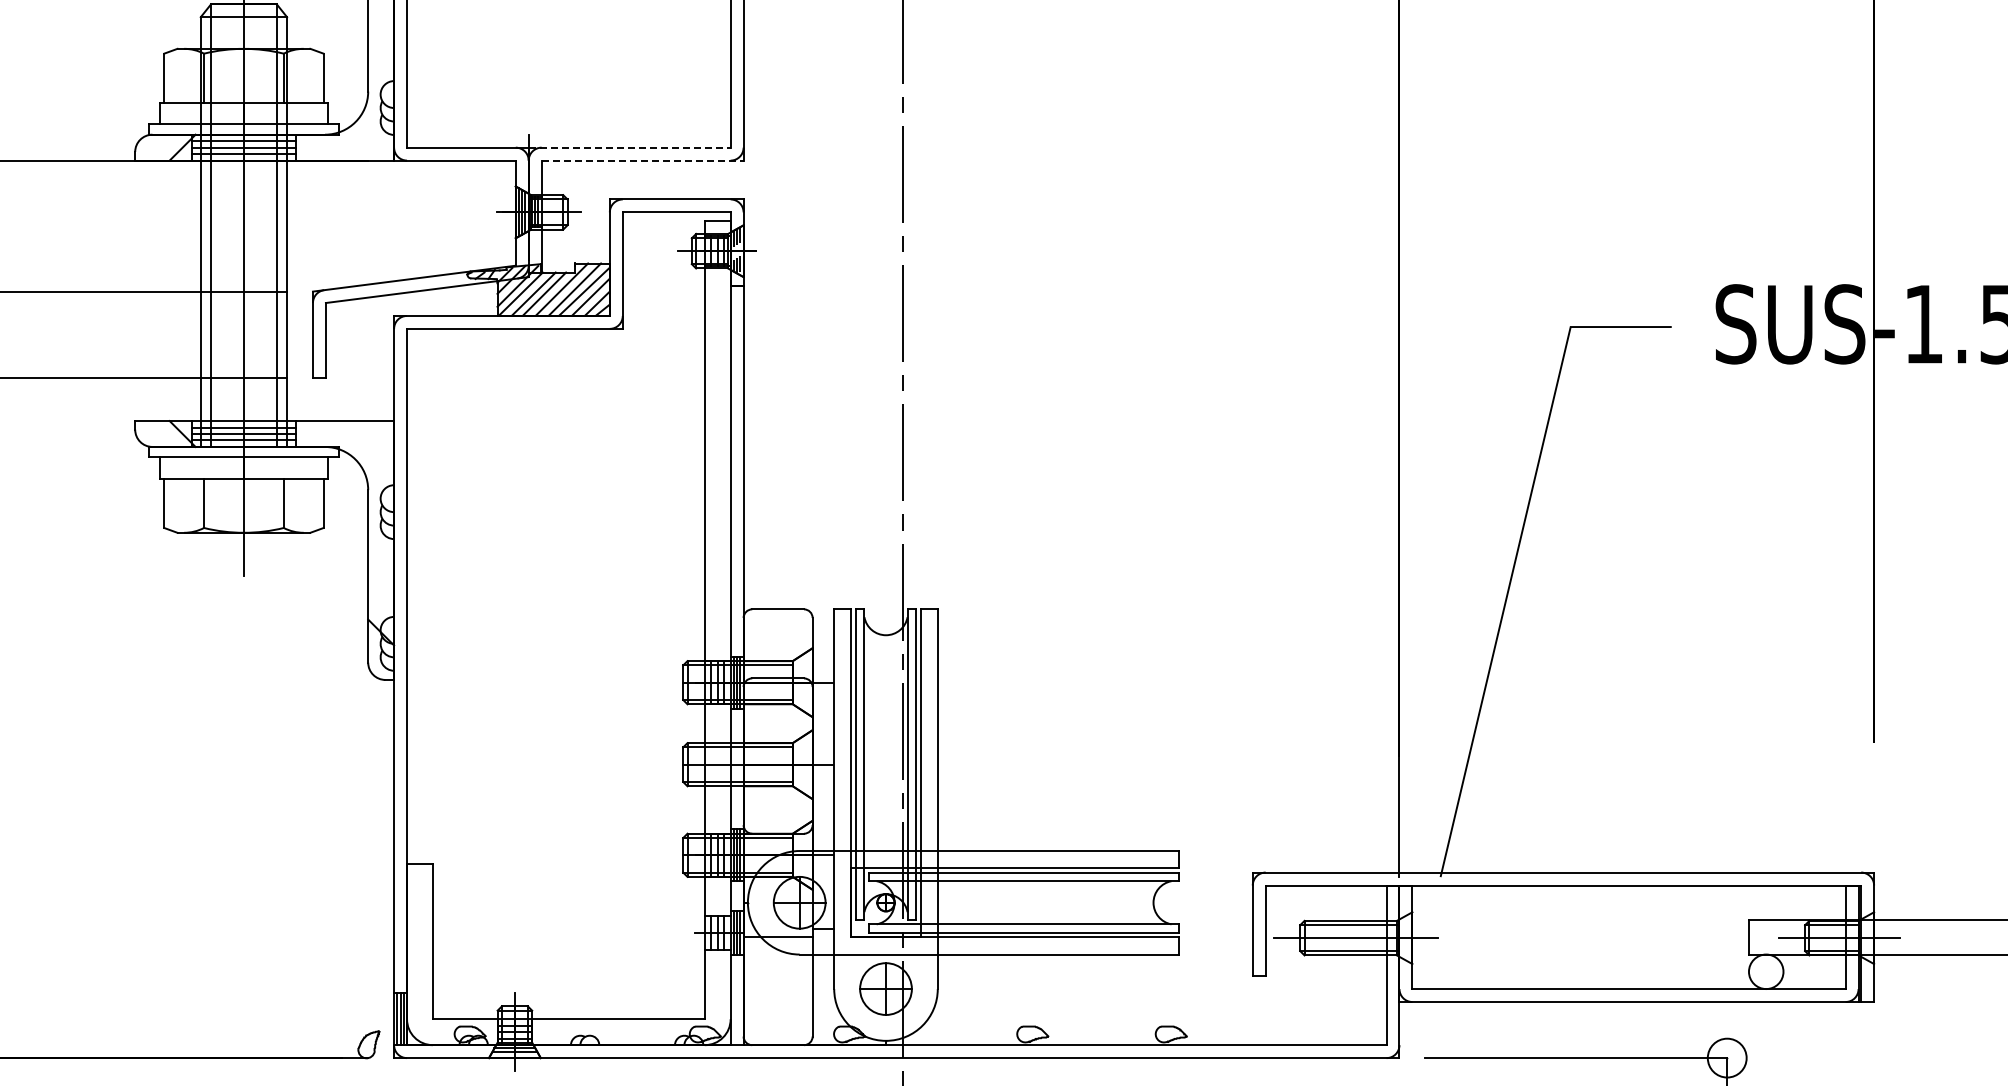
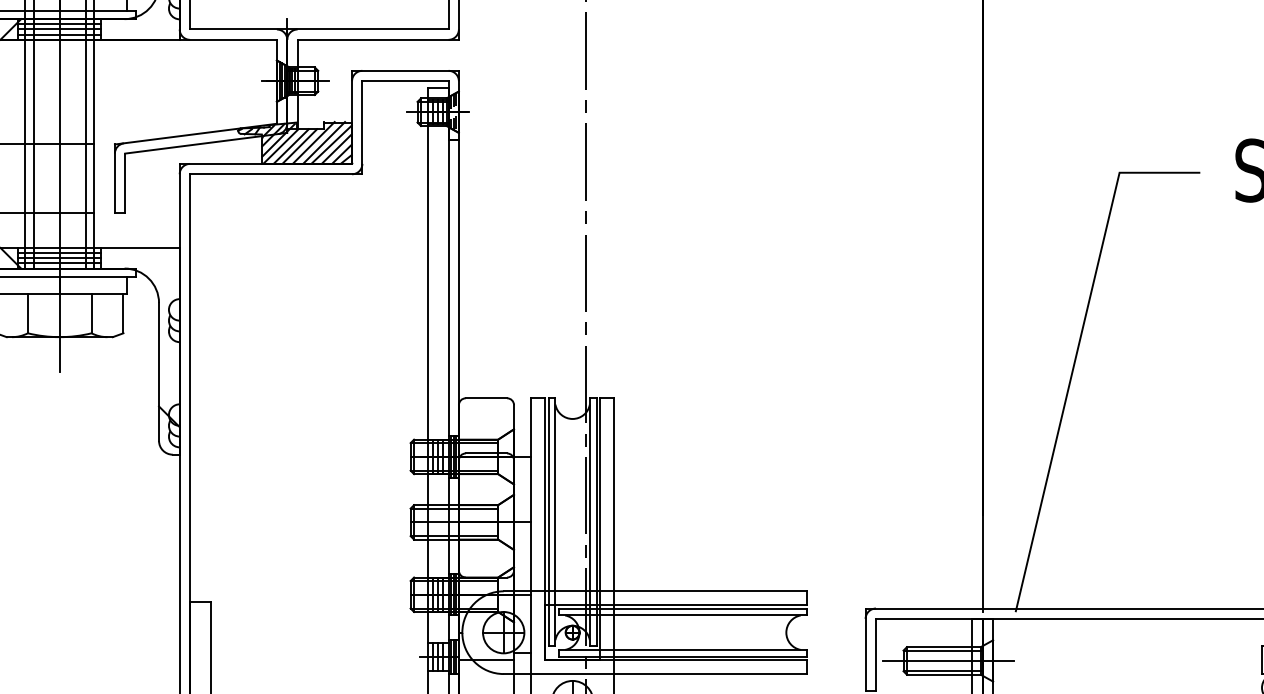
line: (629, 147) -> (367, 29), dashed -> solid
line: (642, 160) -> (378, 39), dashed -> solid

